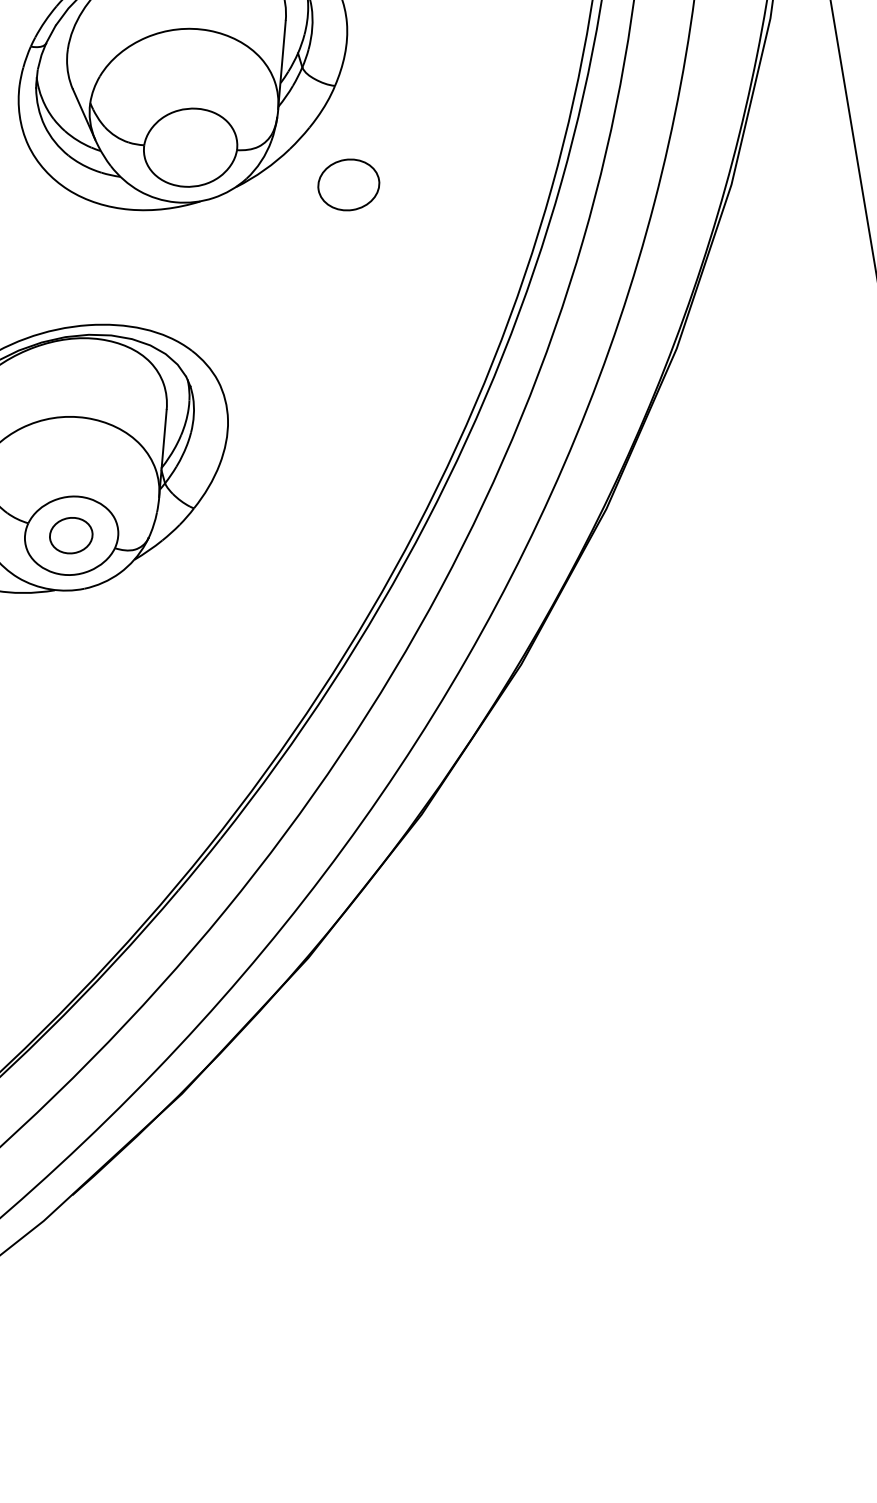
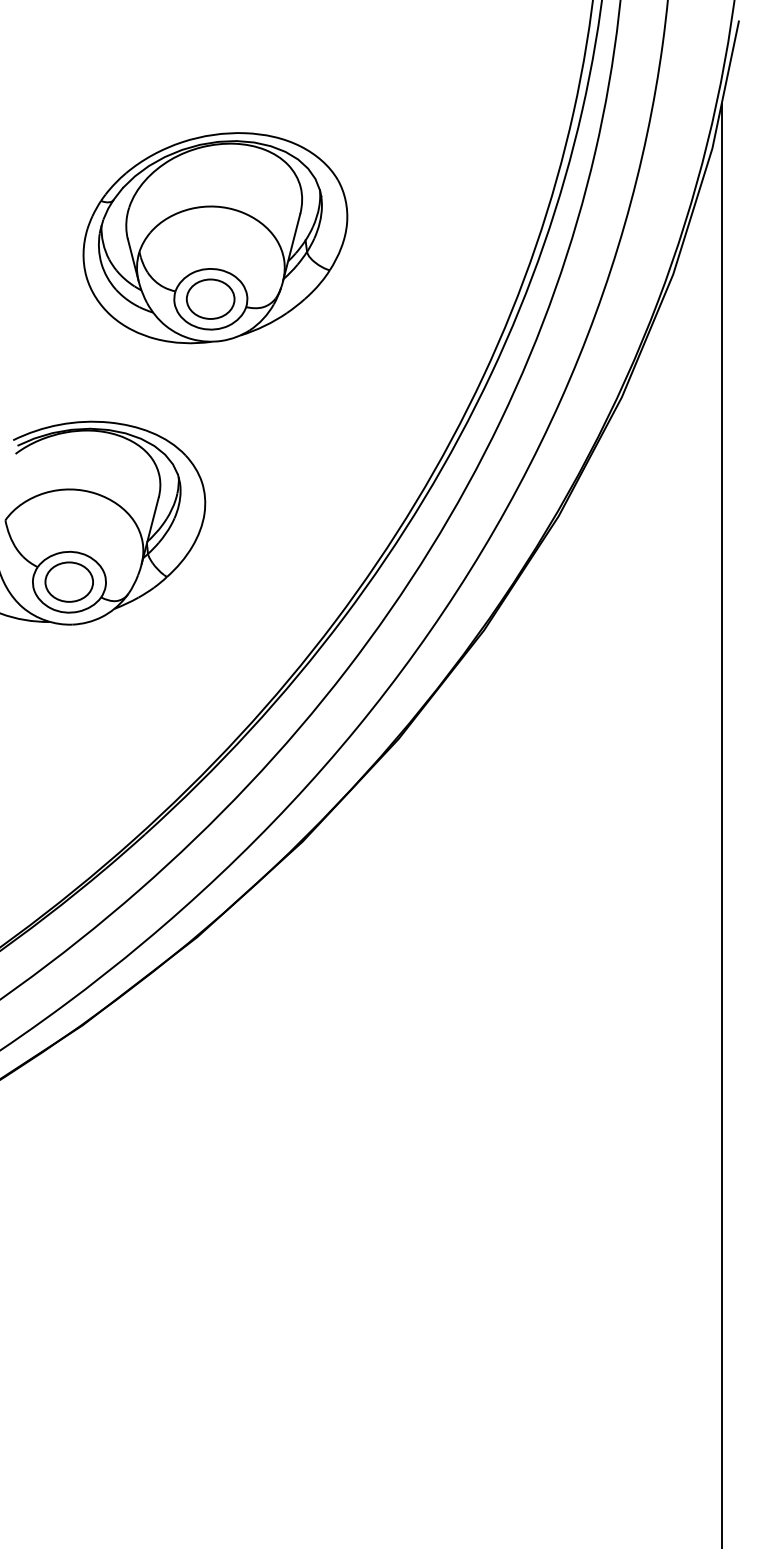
part: (348, 184) -> (210, 298), moved
part: (70, 535) -> (68, 581), size x1.43

